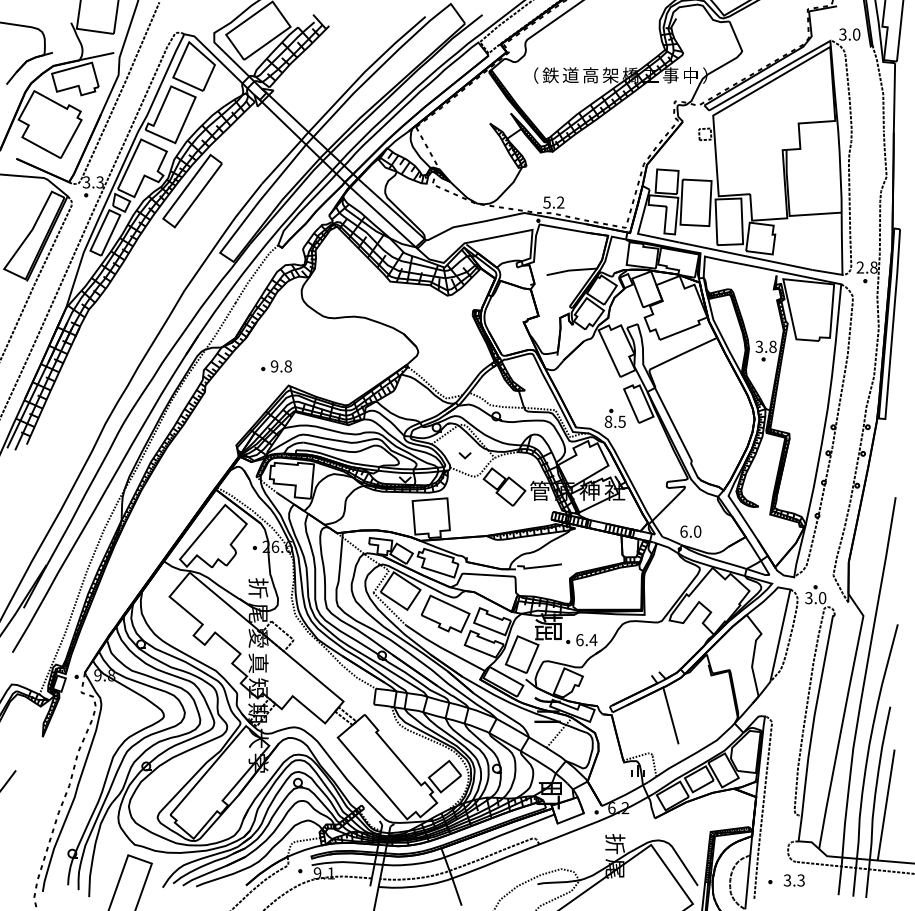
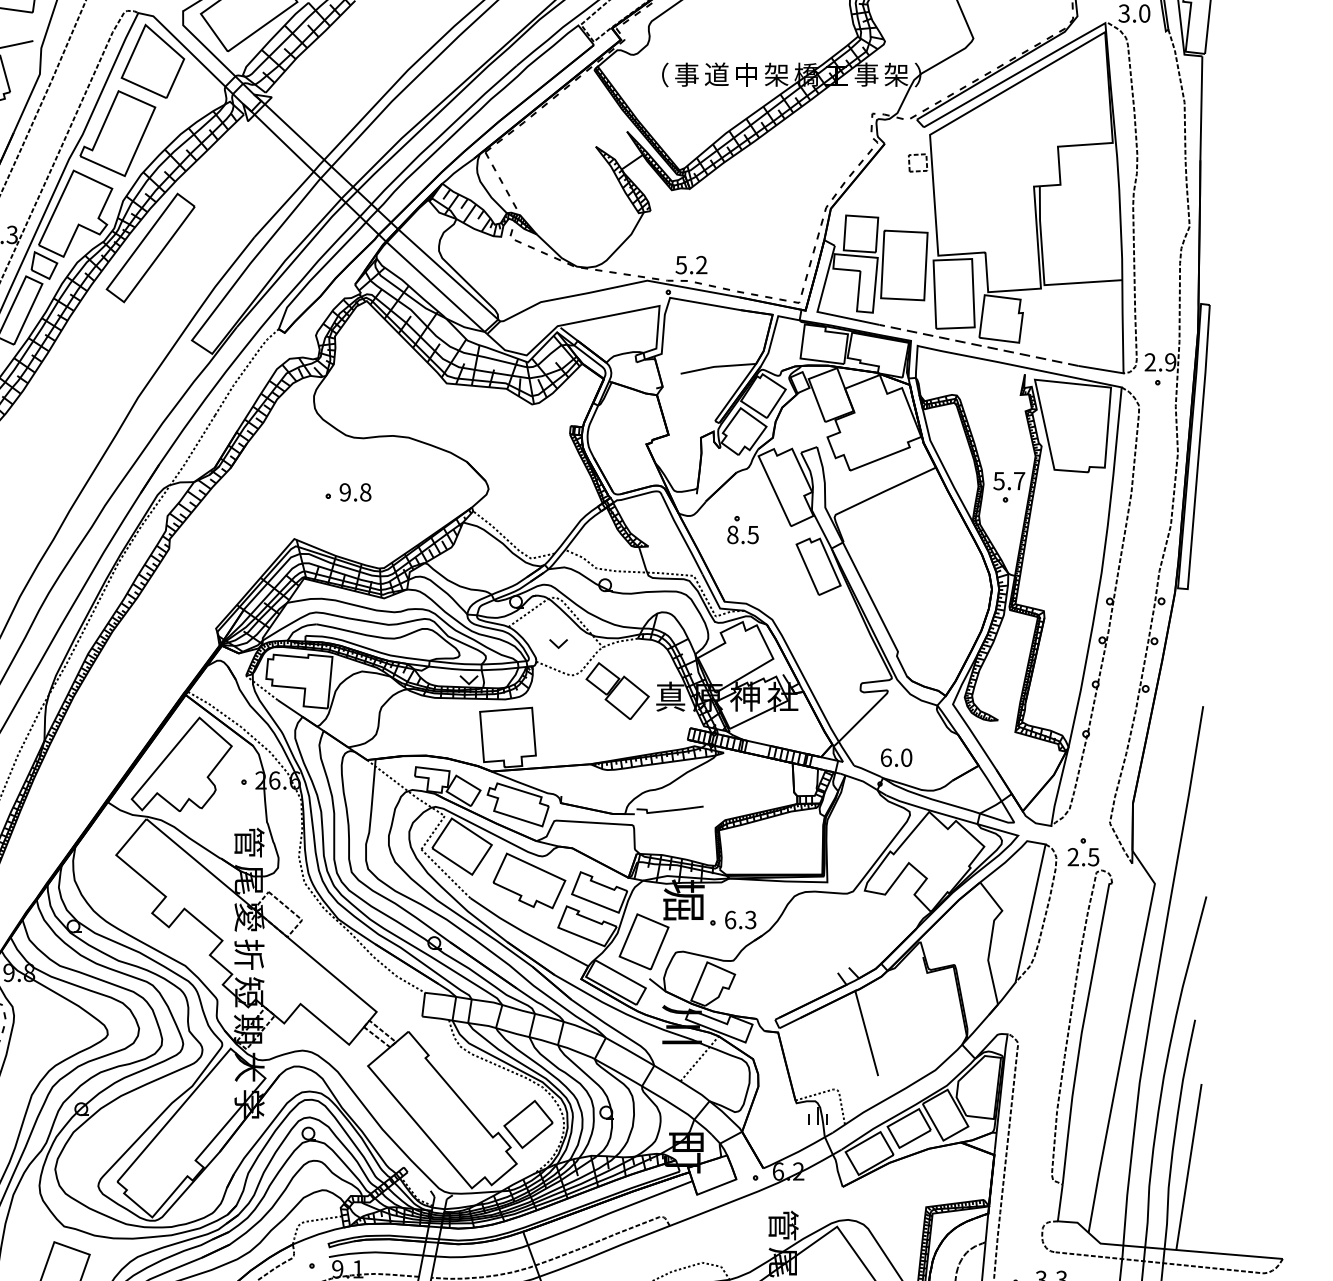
text: (550, 75) -> (686, 74), 鉄 -> 事
text: (590, 75) -> (746, 74), 高 -> 中
text: (690, 75) -> (896, 74), 中 -> 架
line: (745, 256) -> (978, 345), solid -> dashed
text: (873, 267) -> (1169, 362), 2.8 -> 2.9
text: (766, 346) -> (1009, 480), 3.8 -> 5.7
part: (276, 366) -> (348, 492), moved
part: (614, 417) -> (741, 528), moved
text: (539, 490) -> (669, 696), 管 -> 真
text: (258, 588) -> (249, 842), 折 -> 管
text: (815, 598) -> (1083, 857), 3.0 -> 2.5
text: (593, 640) -> (750, 920), 6.4 -> 6.3
text: (258, 663) -> (249, 955), 真 -> 折
text: (615, 844) -> (783, 1226), 折 -> 管

